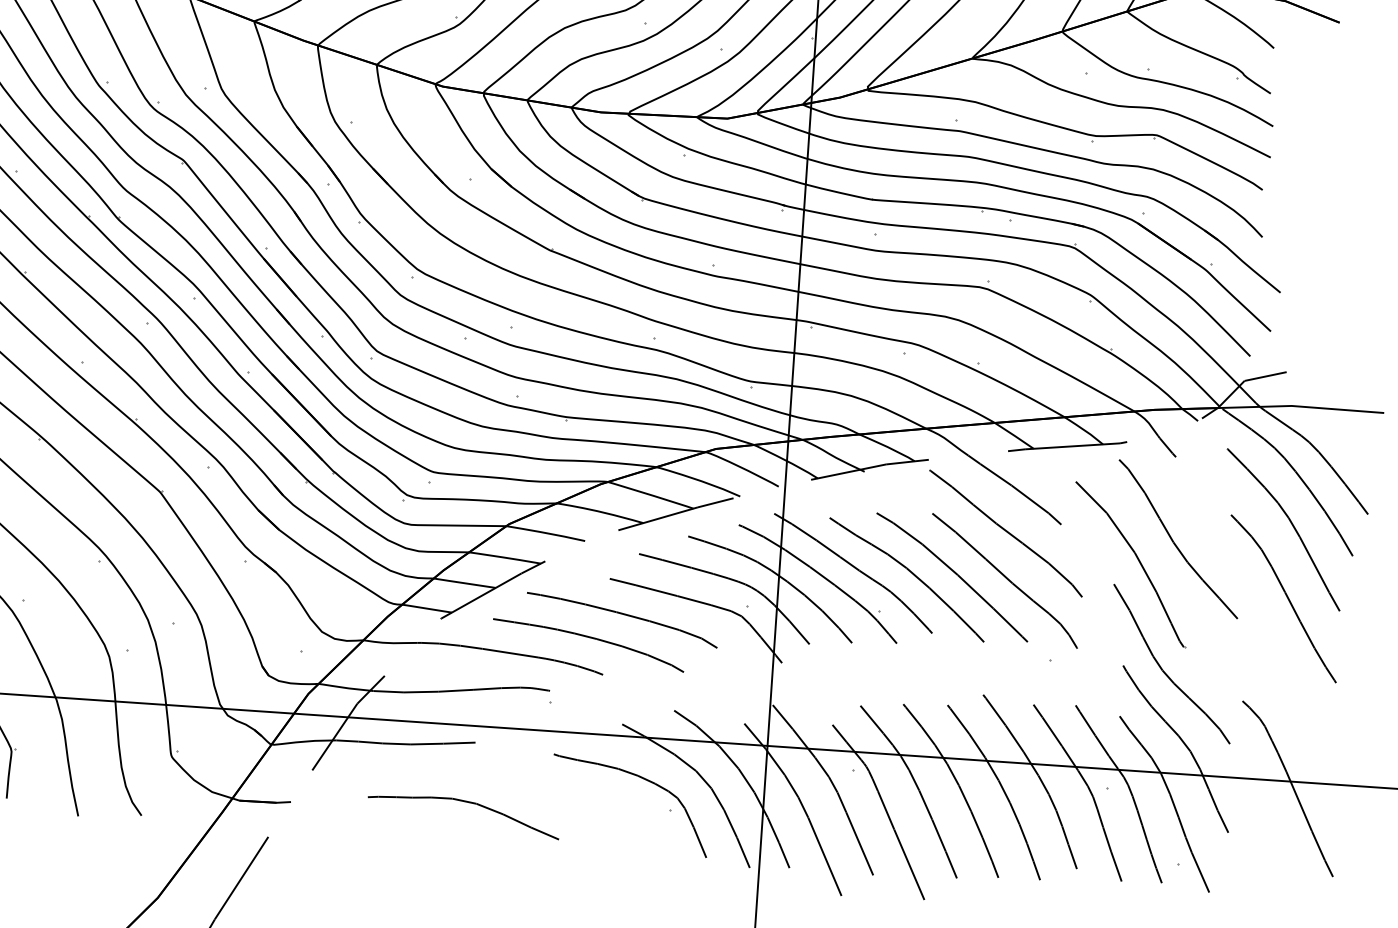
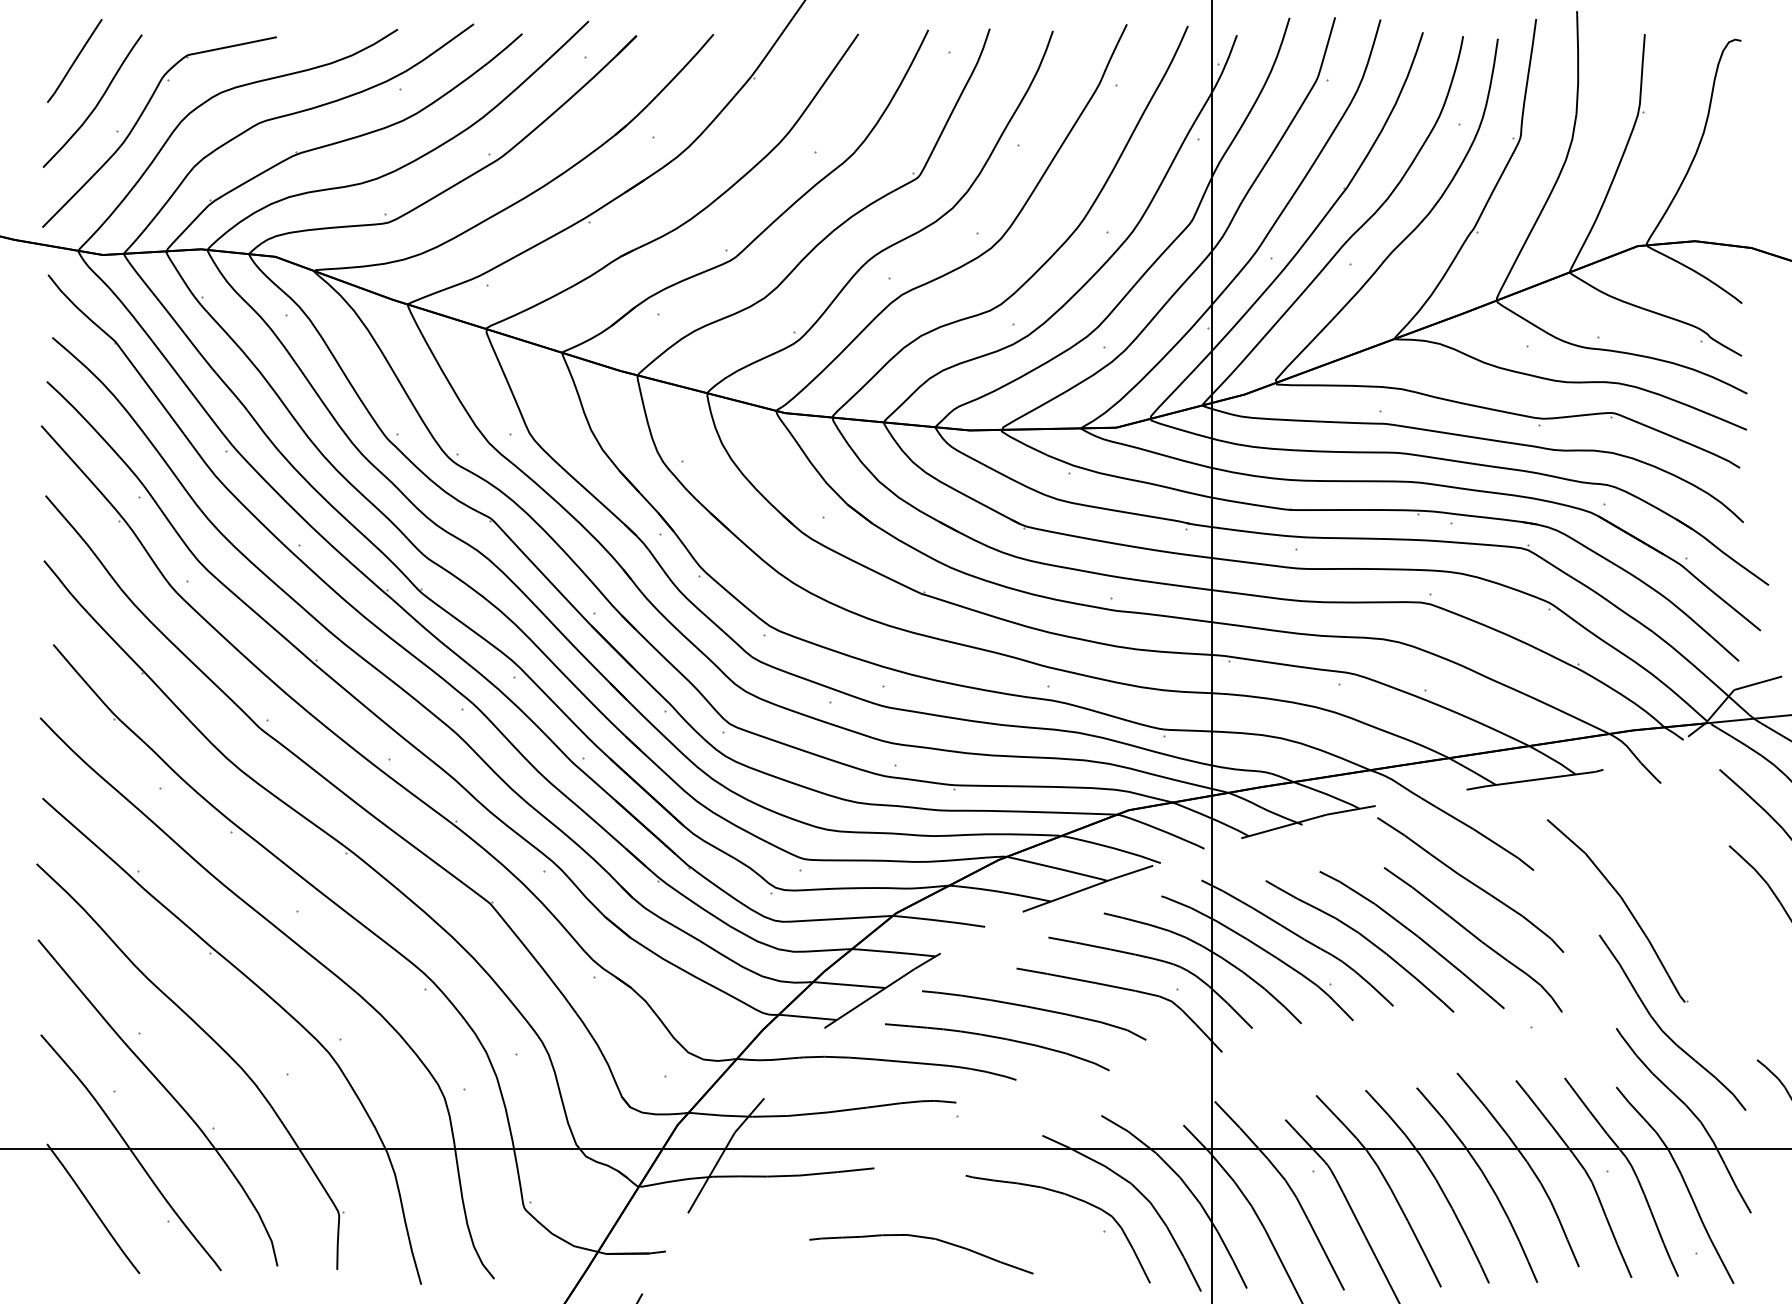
curve: (1173, 540) -> (1664, 879), removed
curve: (466, 802) -> (923, 1238), moved

